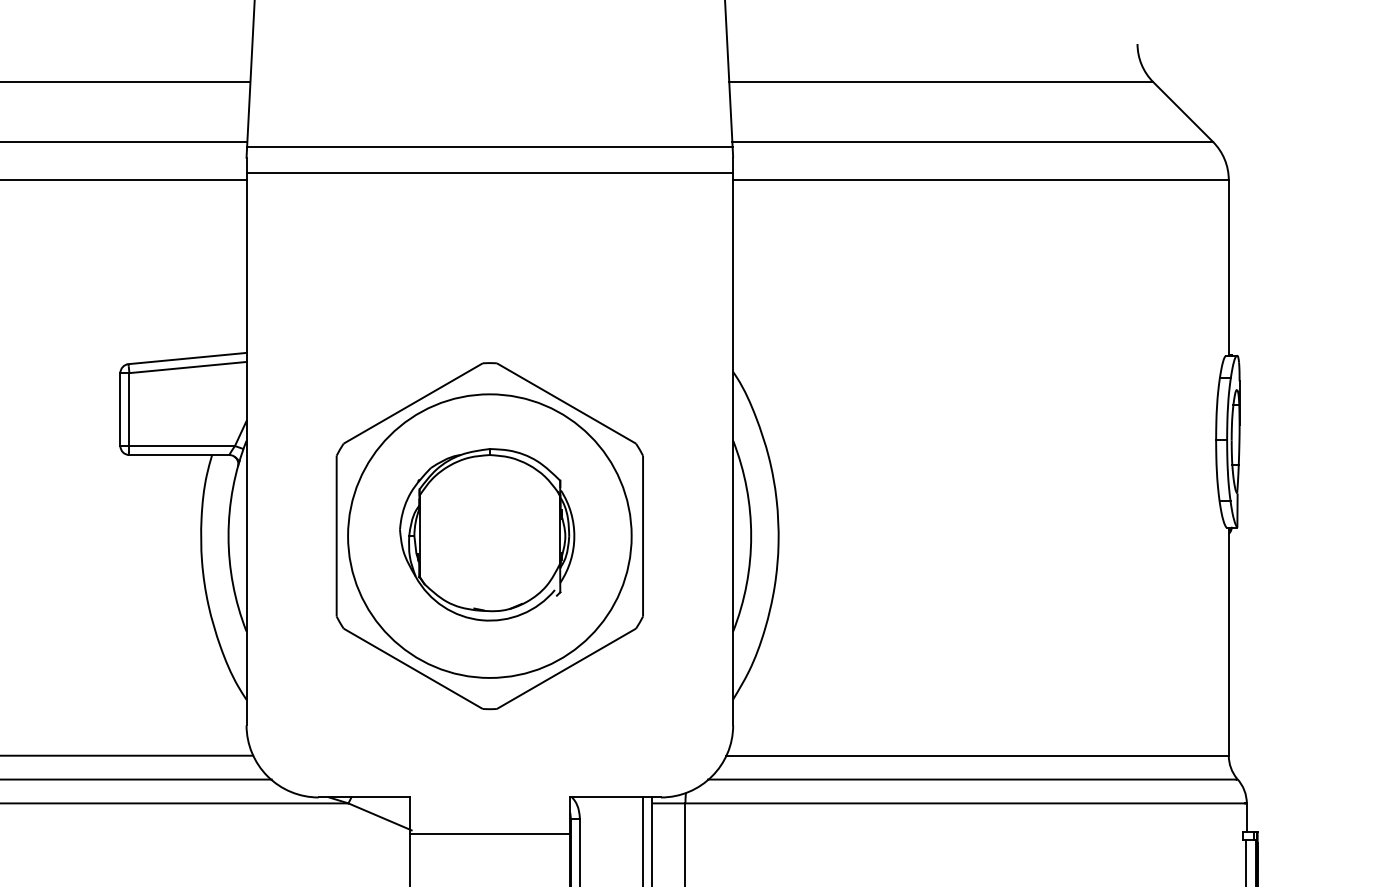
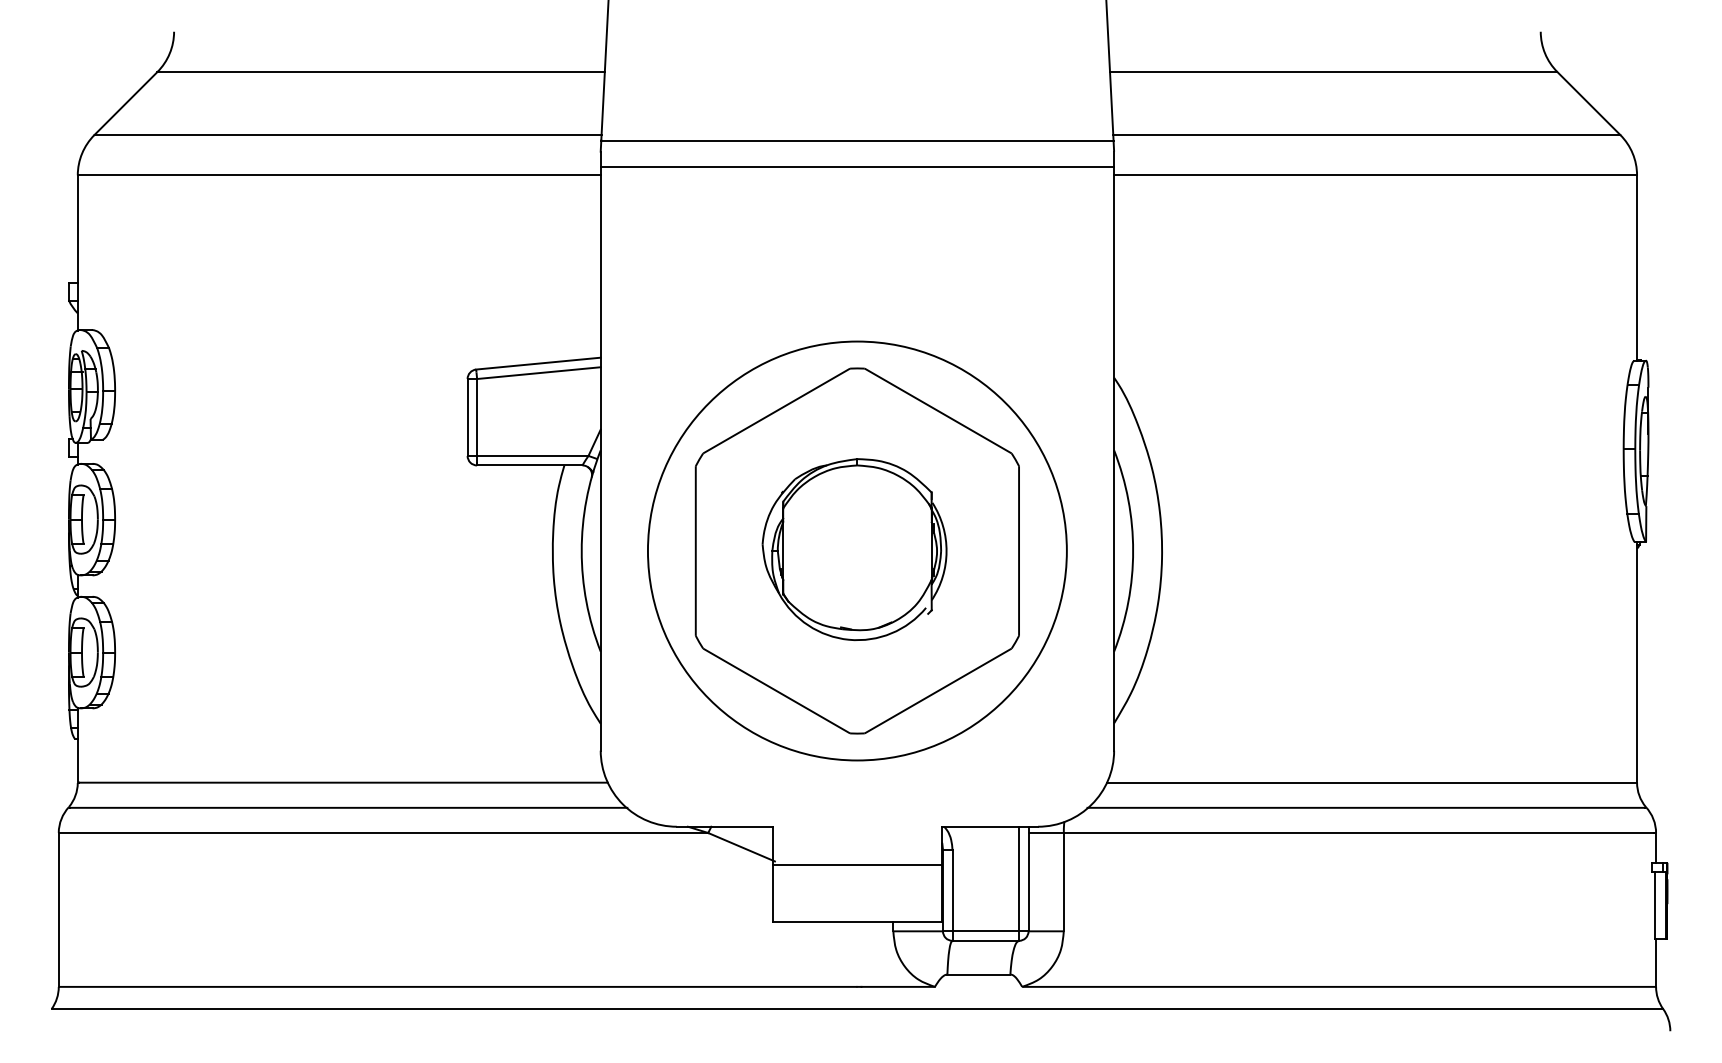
circle: (489, 535) -> (857, 550), size x1.4

